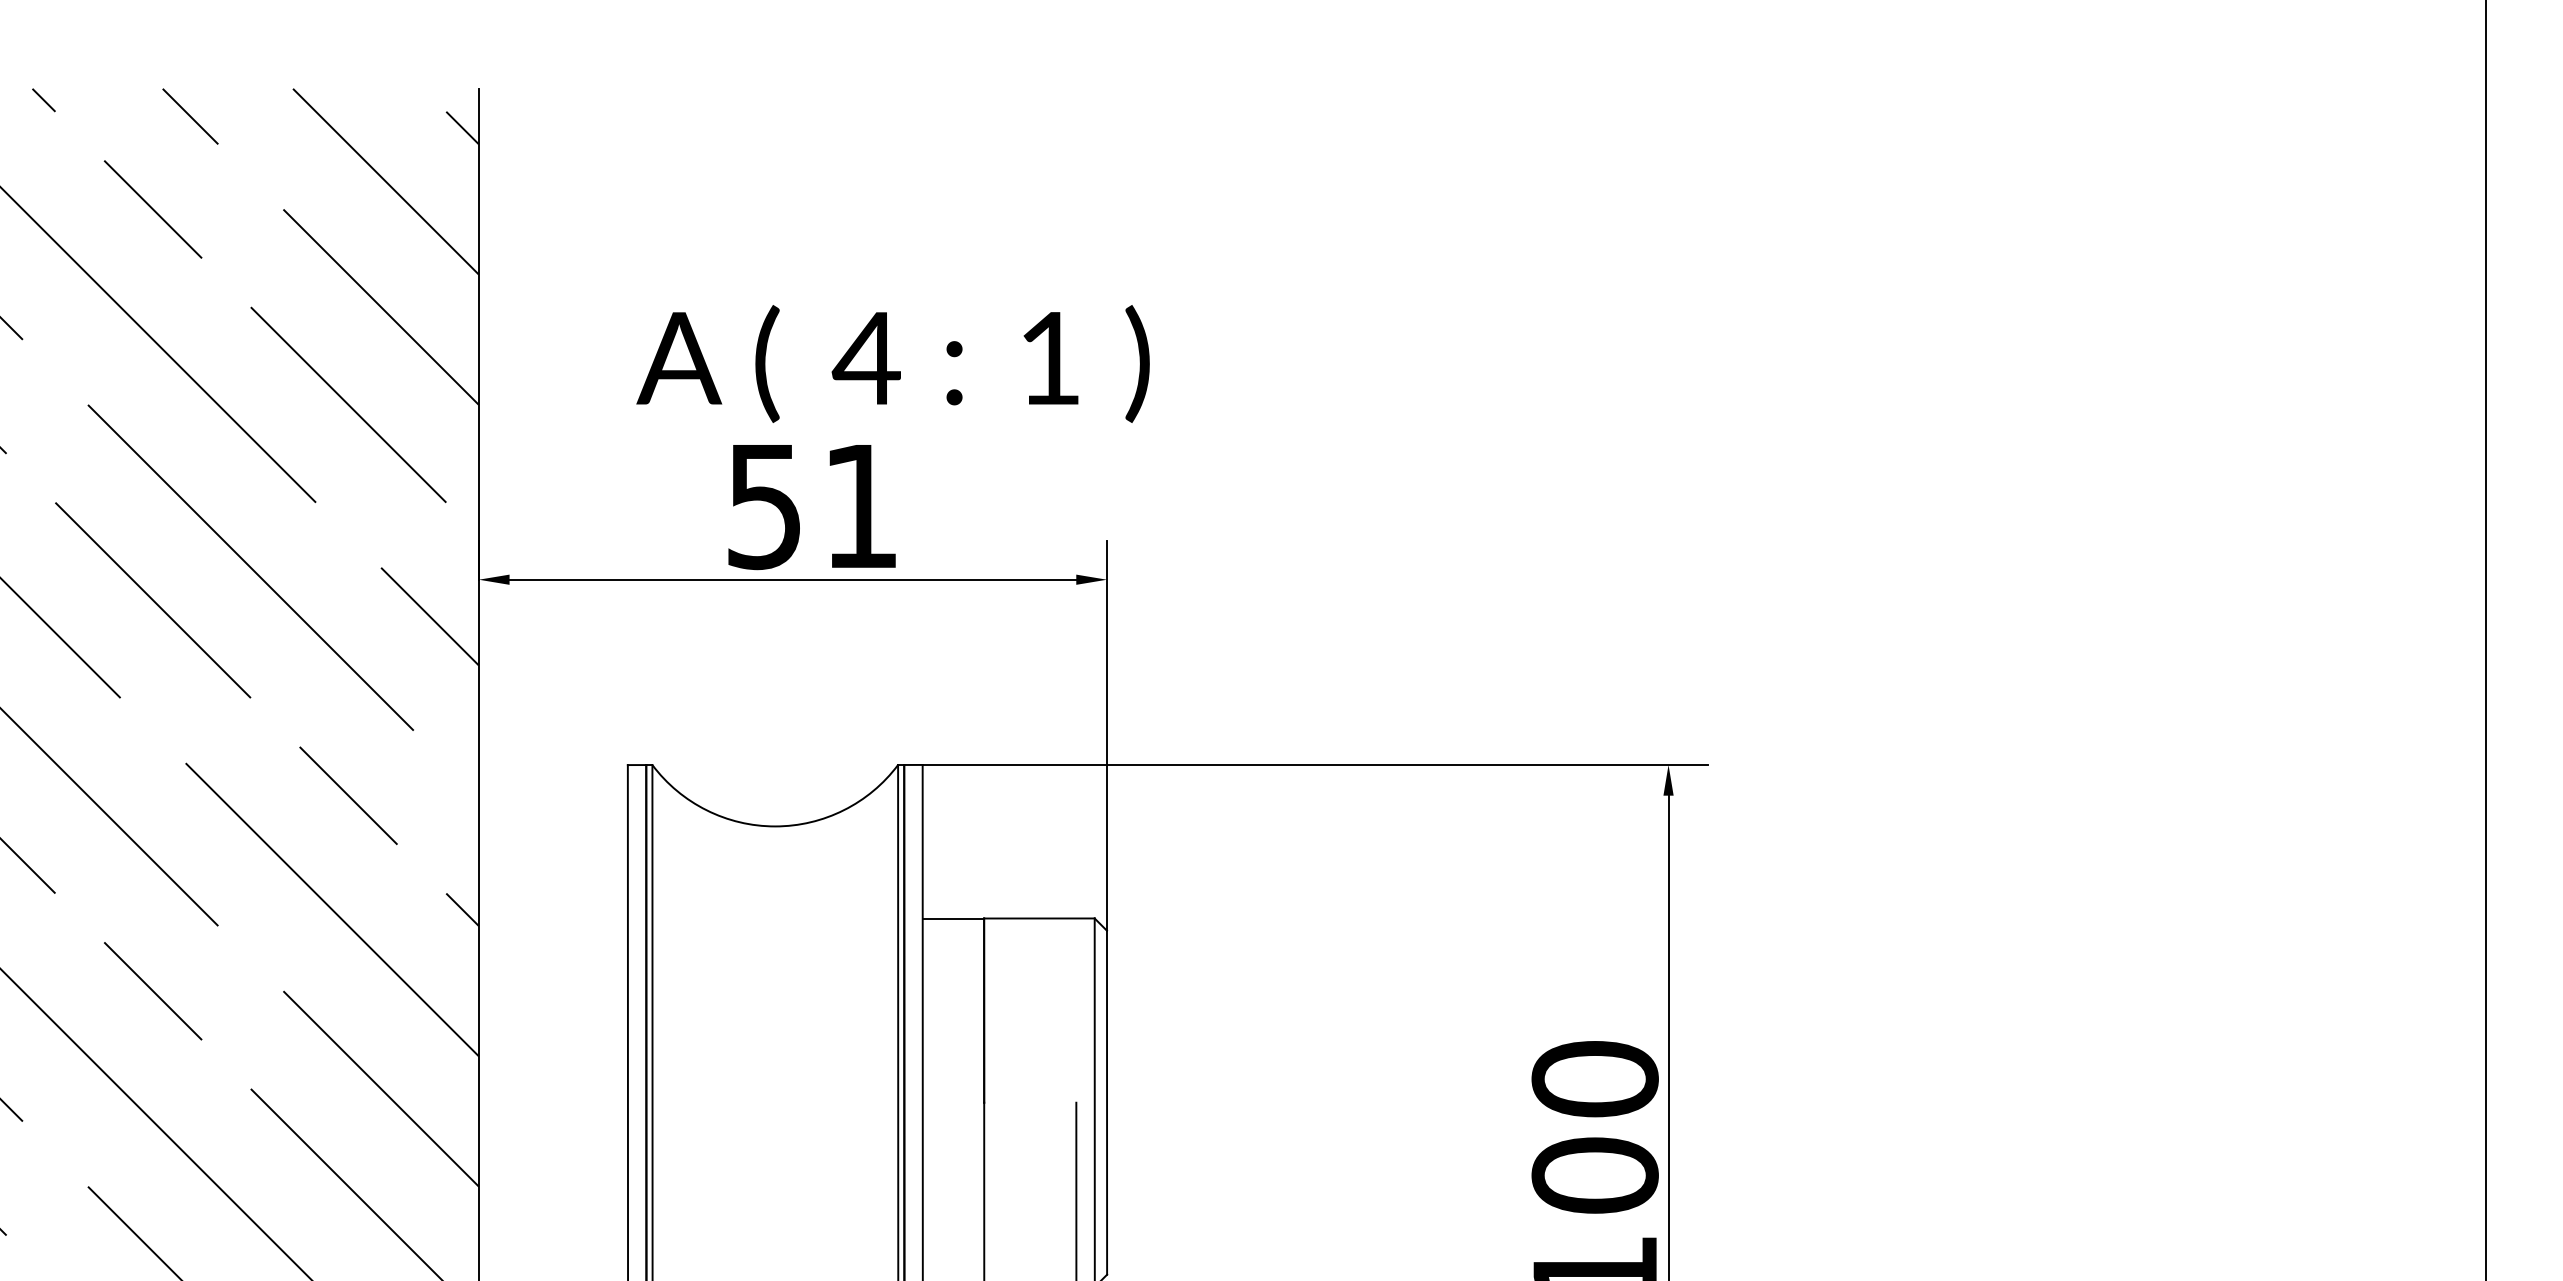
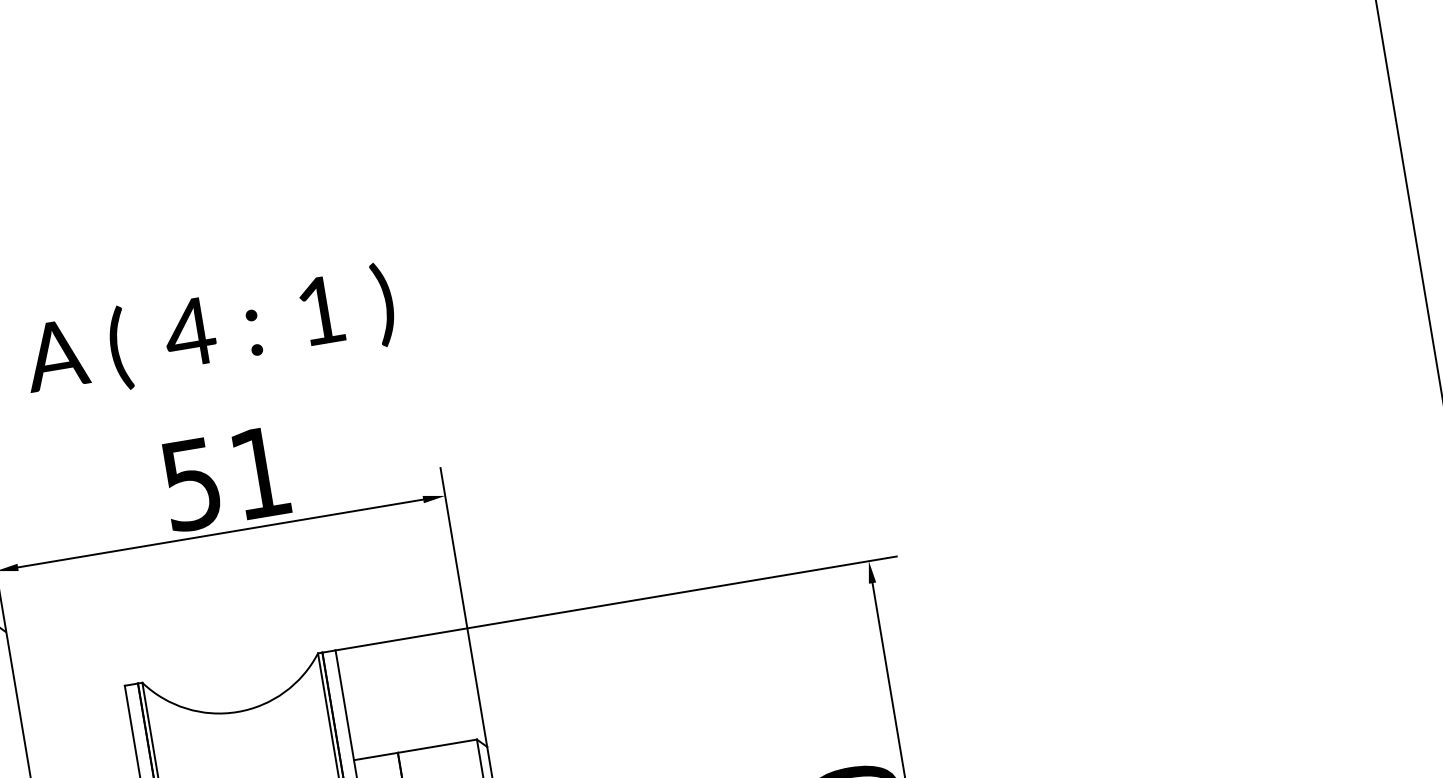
text: (892, 363) -> (208, 333), moved

